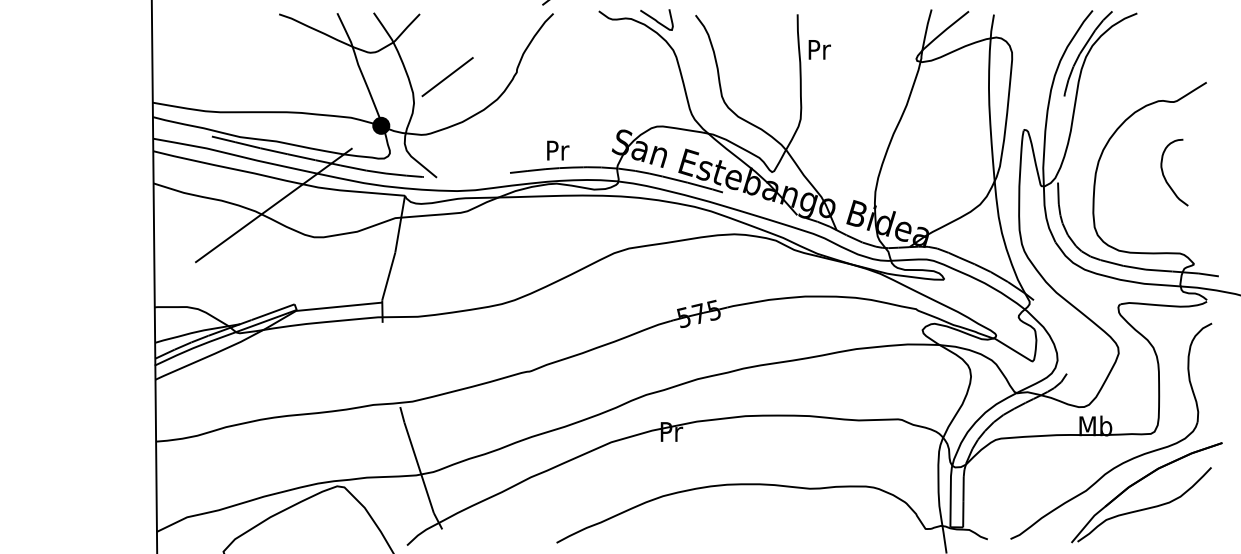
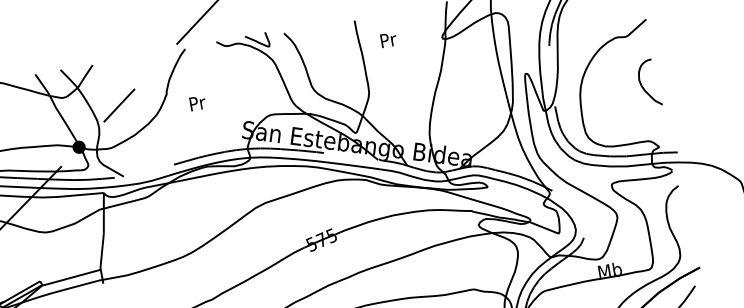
text: (819, 49) -> (388, 39), moved
text: (558, 150) -> (198, 103), moved
curve: (1164, 174) -> (642, 85), moved

